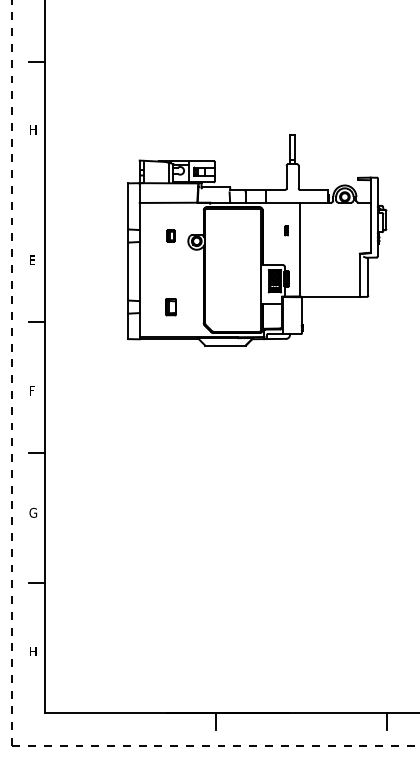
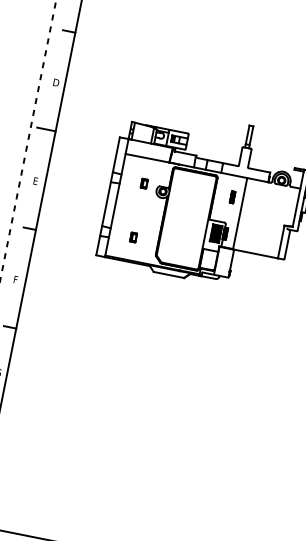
text: (33, 129) -> (56, 82), H -> D
line: (32, 191) -> (46, 129), added
part: (286, 230) -> (232, 197), size x1.67
part: (170, 306) -> (133, 236), size x0.71

